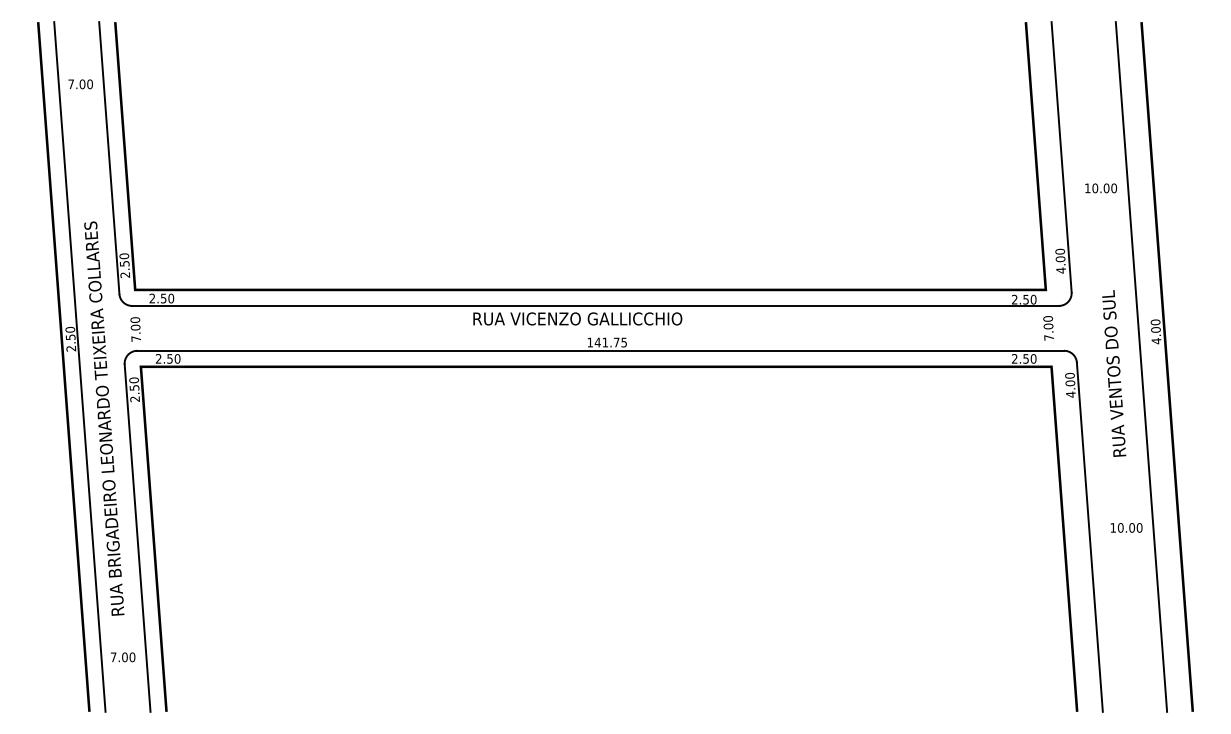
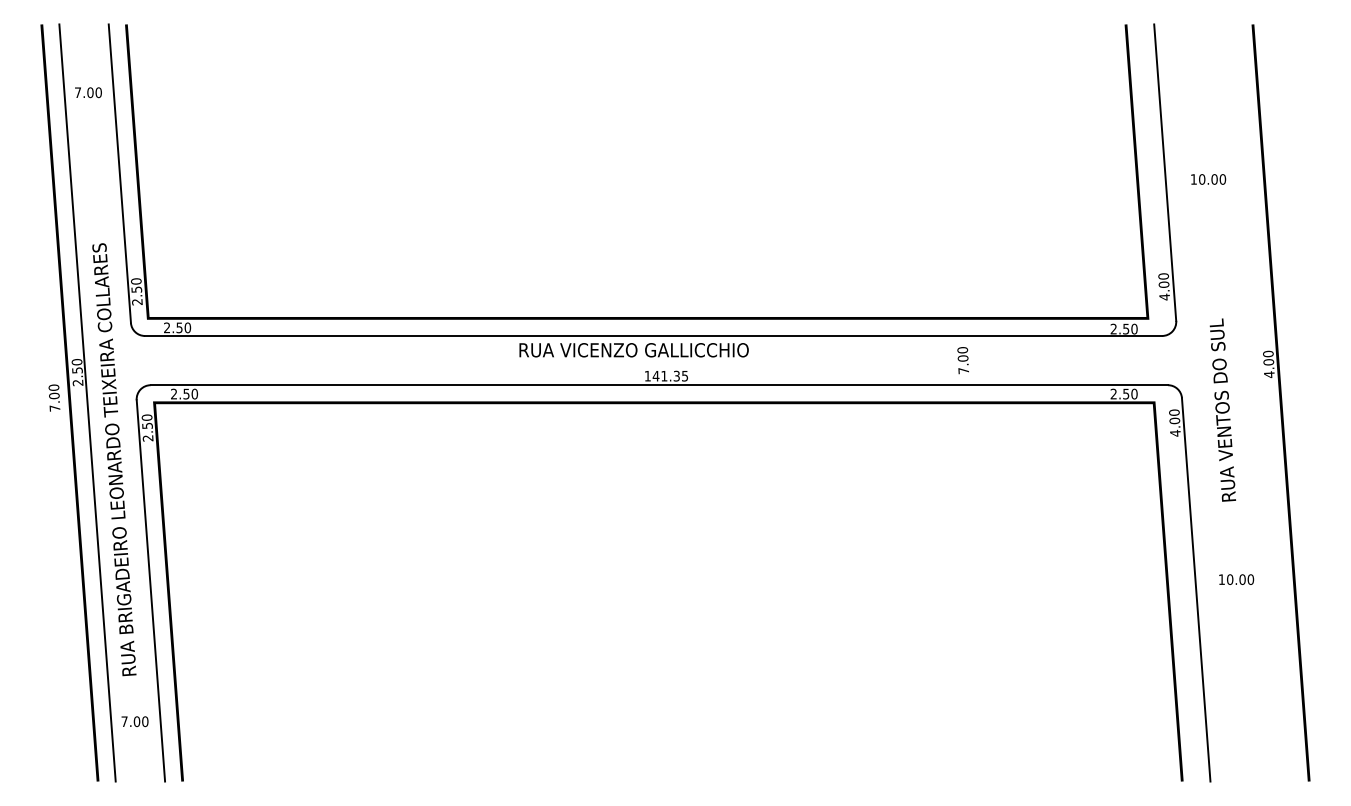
text: (1101, 188) -> (1208, 179), moved
text: (1048, 328) -> (963, 360), moved
text: (135, 329) -> (54, 398), moved
text: (616, 342) -> (676, 376), 141.75 -> 141.35
line: (1141, 366) -> (1252, 402), removed

